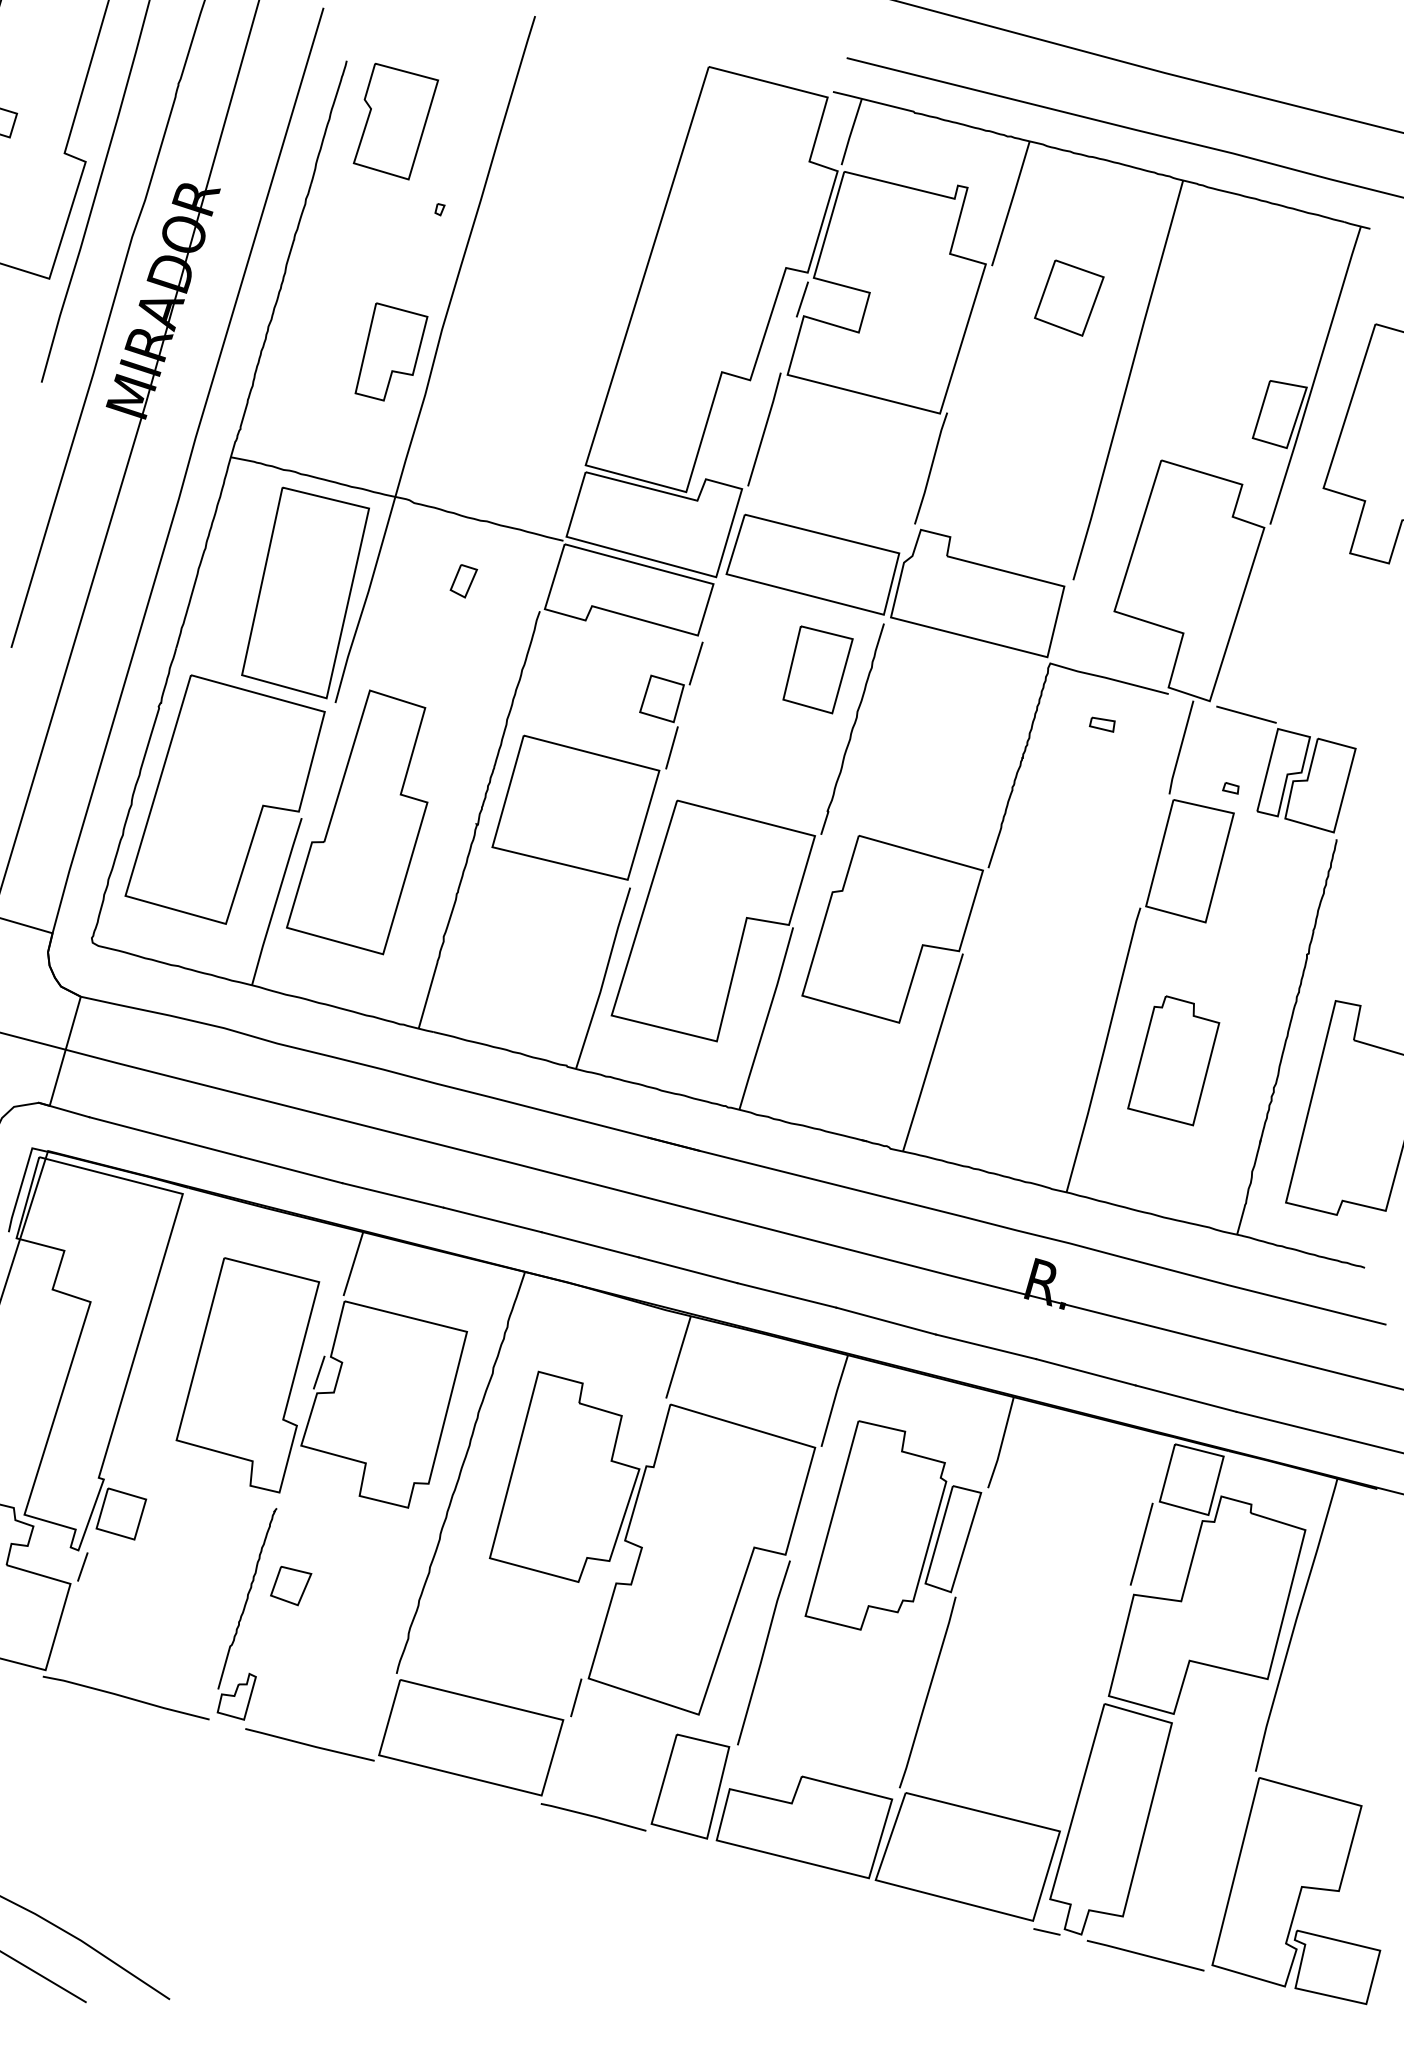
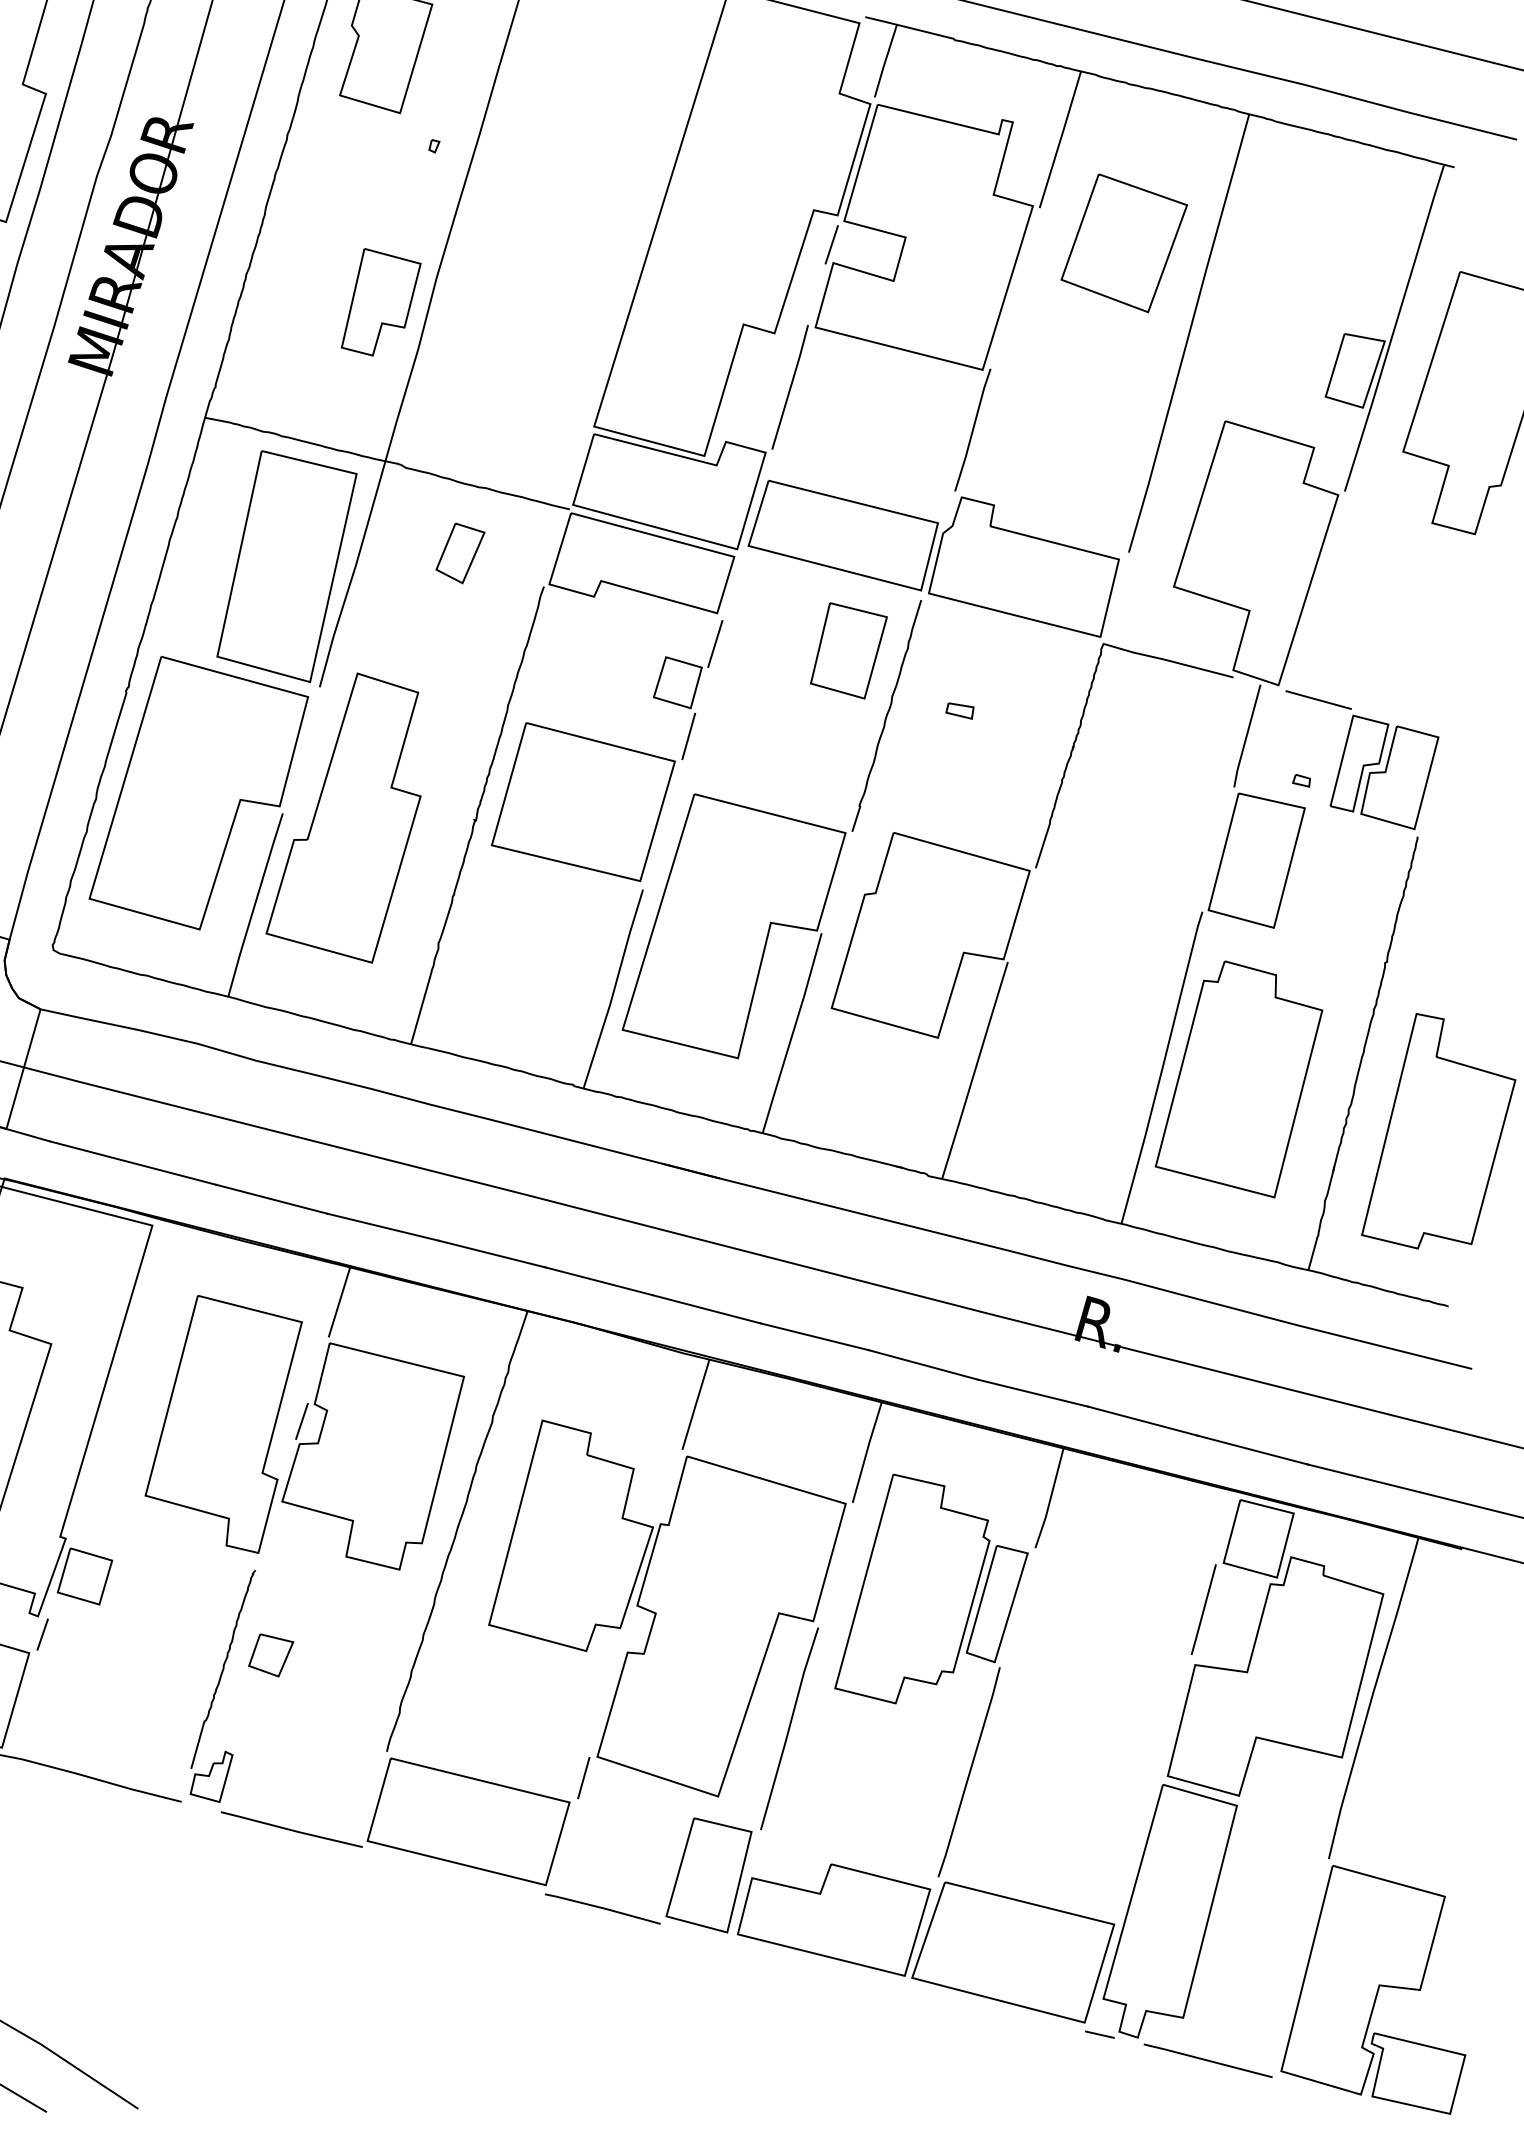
part: (1069, 297) -> (1124, 242), size x1.67
part: (463, 581) -> (460, 553), size x1.67
part: (1101, 724) -> (959, 710), moved
part: (1173, 1060) -> (1238, 1079), size x1.67

